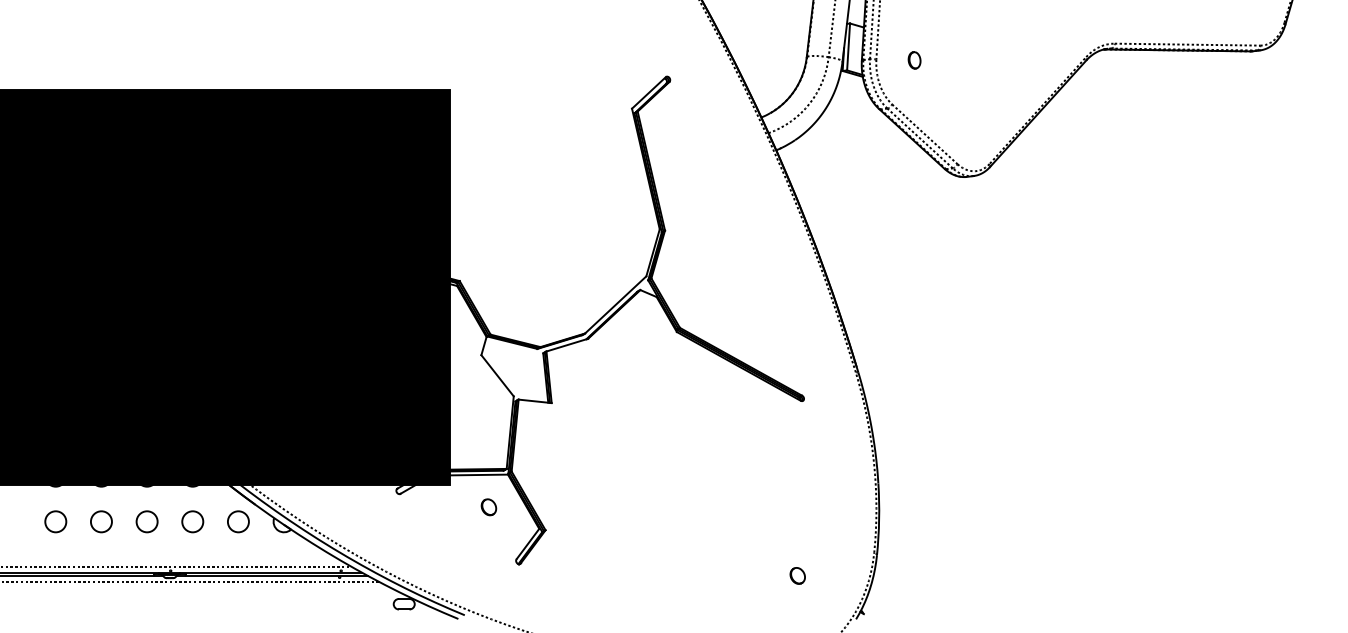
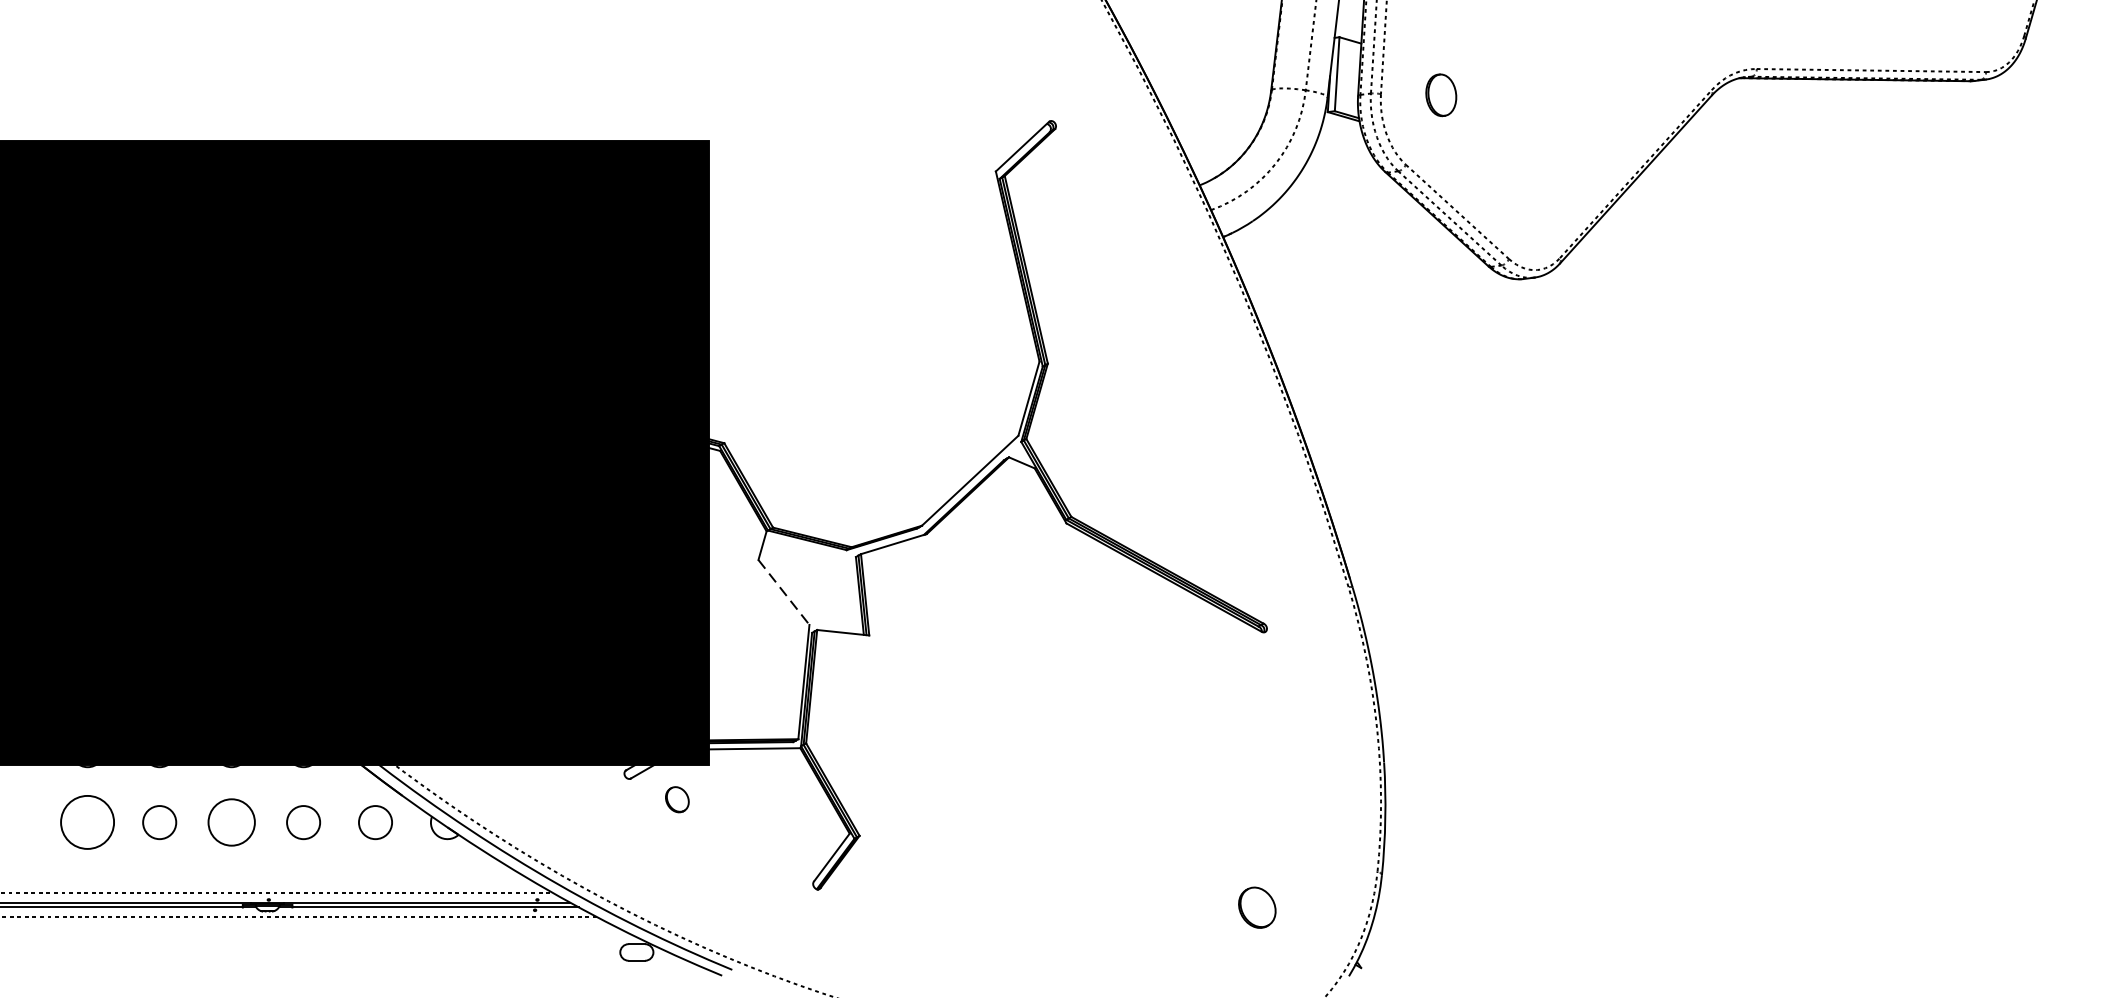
part: (914, 60) -> (1441, 95), size x1.6
line: (497, 376) -> (783, 593), solid -> dashed
part: (488, 507) -> (676, 800), moved
circle: (55, 521) -> (87, 822), size x1.6
circle: (146, 521) -> (230, 822), size x1.4
part: (797, 575) -> (1256, 907), size x1.6

